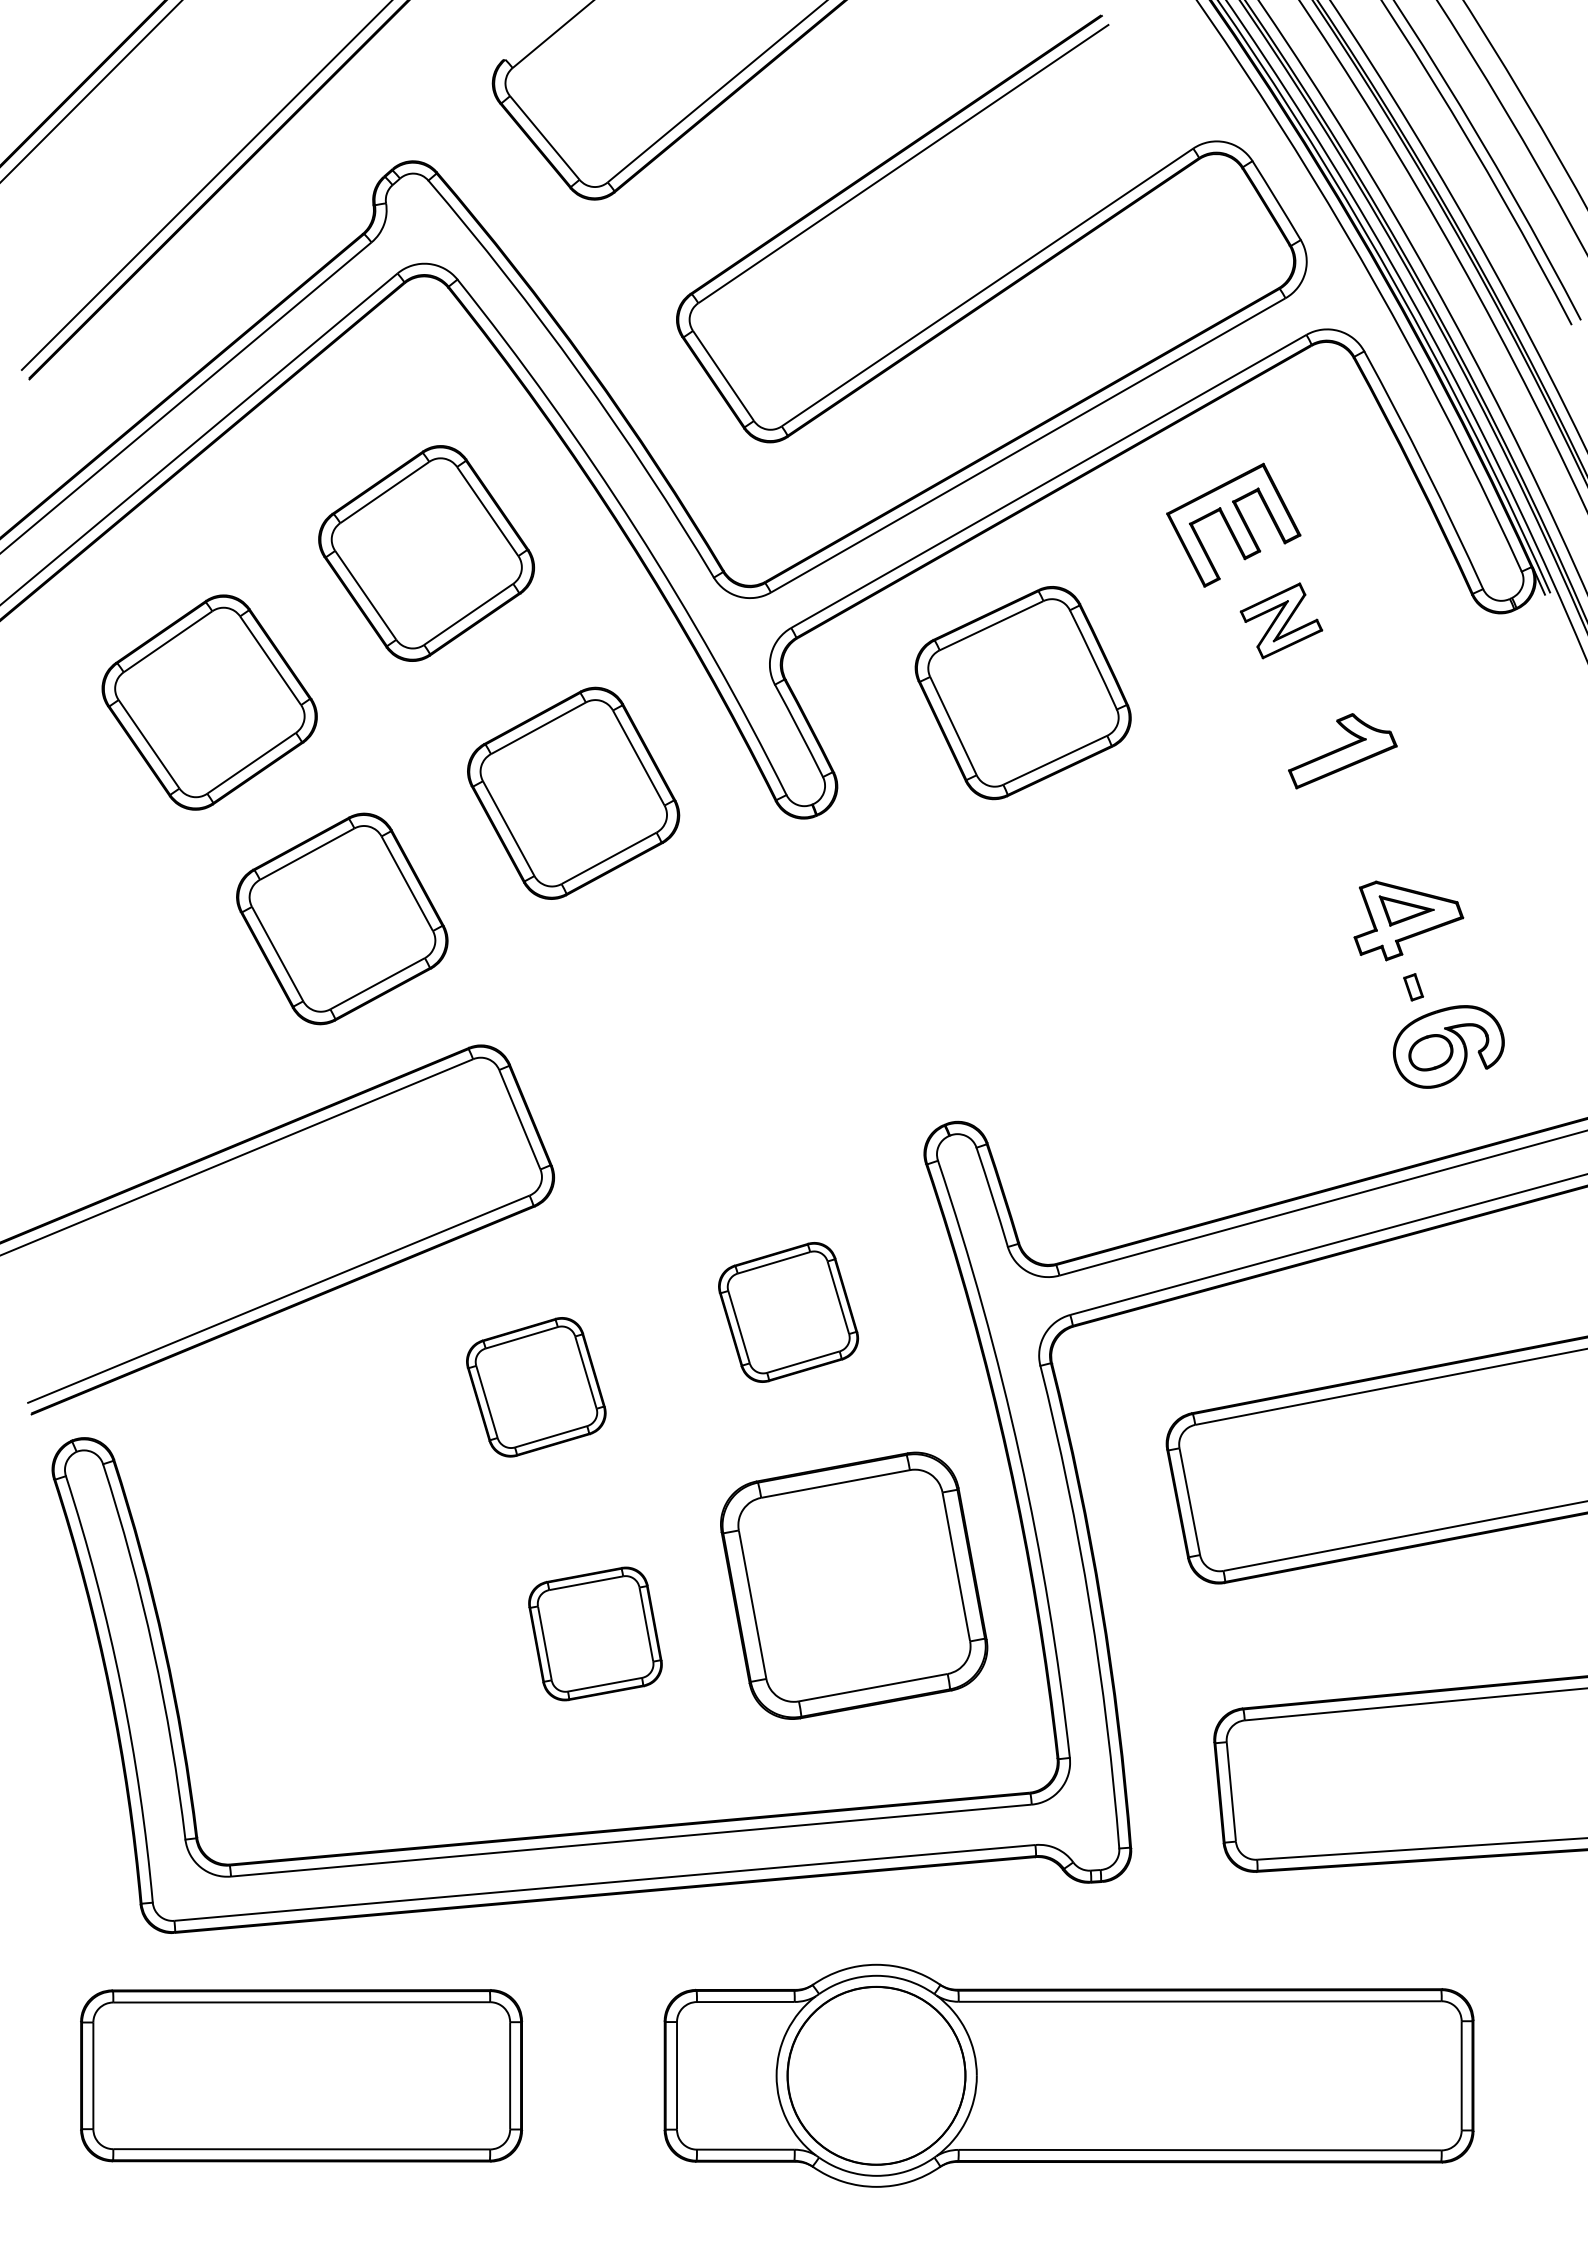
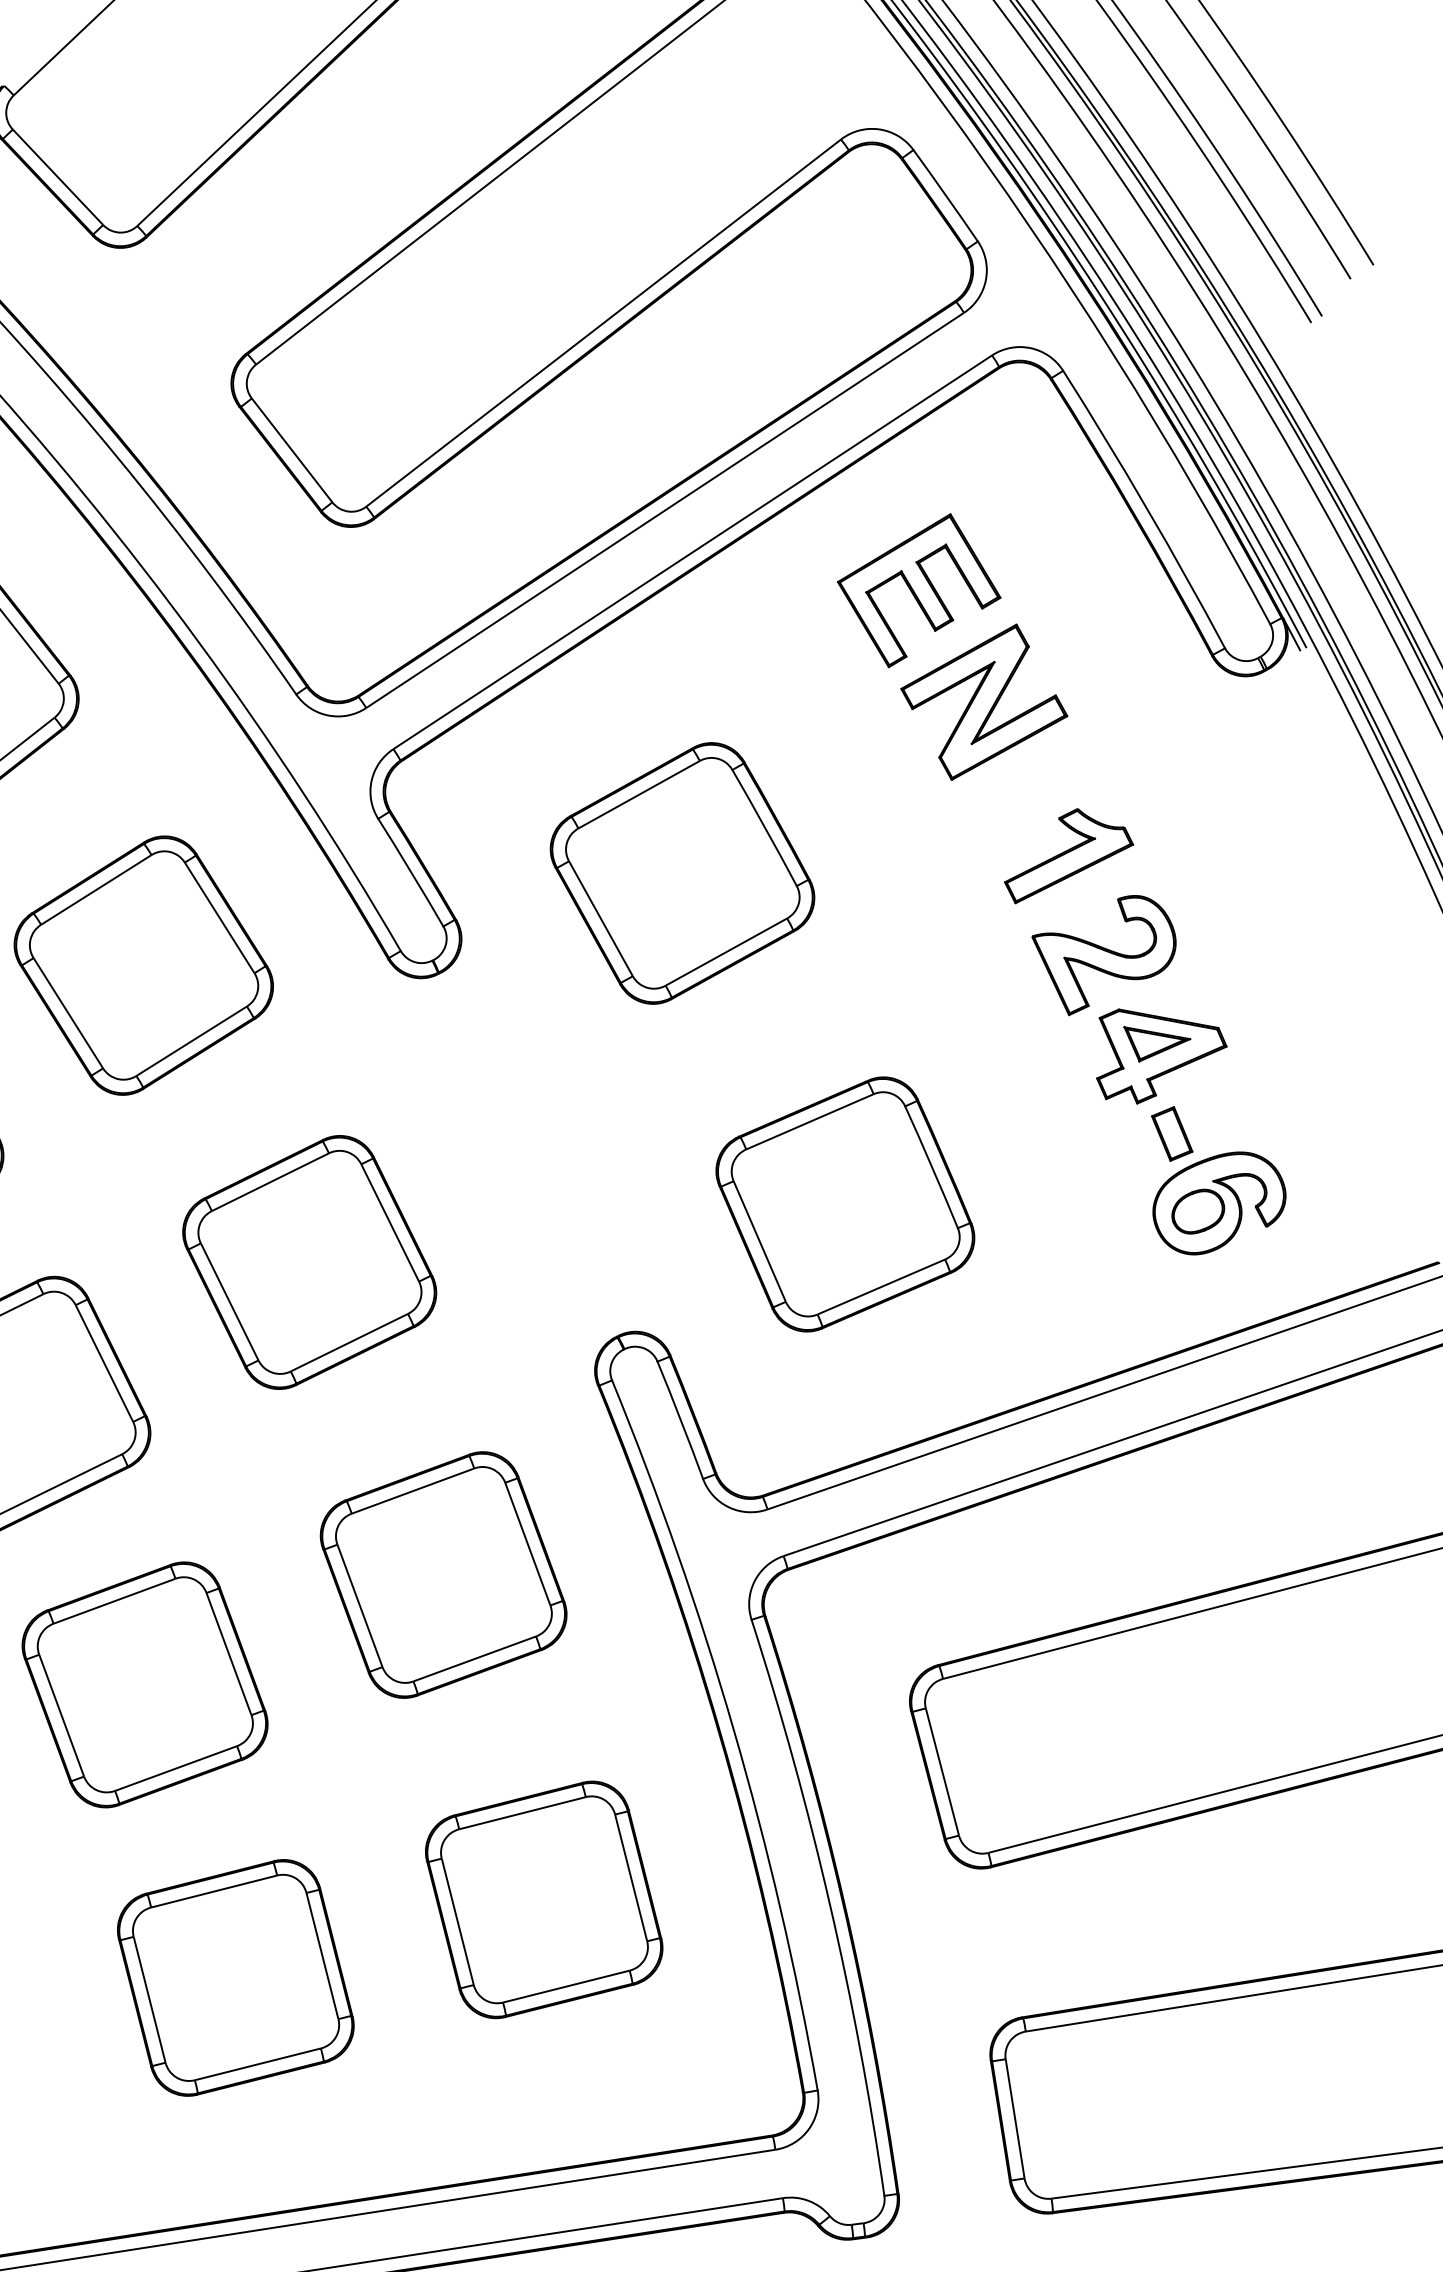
part: (1281, 620) -> (984, 701), size x1.67
part: (1022, 693) -> (681, 874), moved
part: (1367, 835) -> (1104, 954), added
part: (1413, 987) -> (1172, 1134), size x1.67
part: (1139, 1027) -> (844, 1203), added
part: (694, 1047) -> (309, 1262), added
part: (788, 1312) -> (443, 1575), size x1.43
part: (536, 1387) -> (145, 1685), size x1.43
part: (854, 1586) -> (544, 1900), size x0.71
part: (595, 1633) -> (235, 1977), size x1.43

